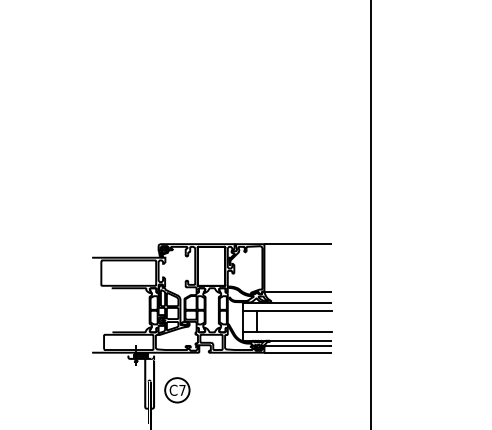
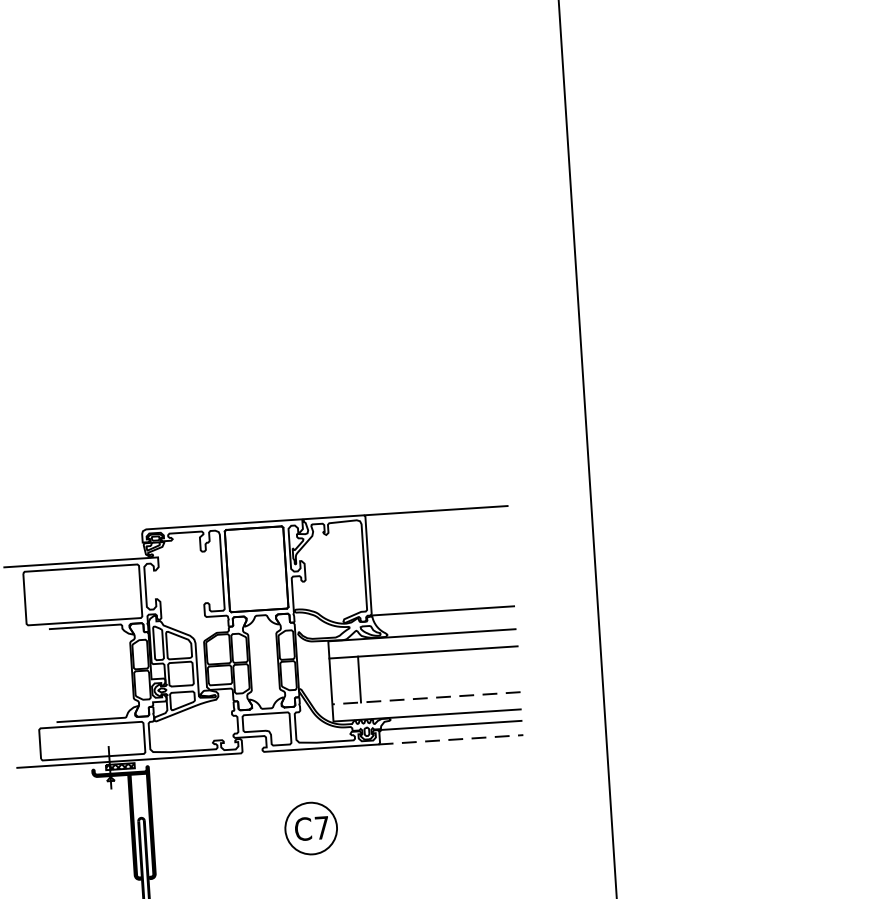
line: (287, 332) -> (426, 698), solid -> dashed
line: (298, 352) -> (451, 739), solid -> dashed
part: (177, 390) -> (311, 828), moved

